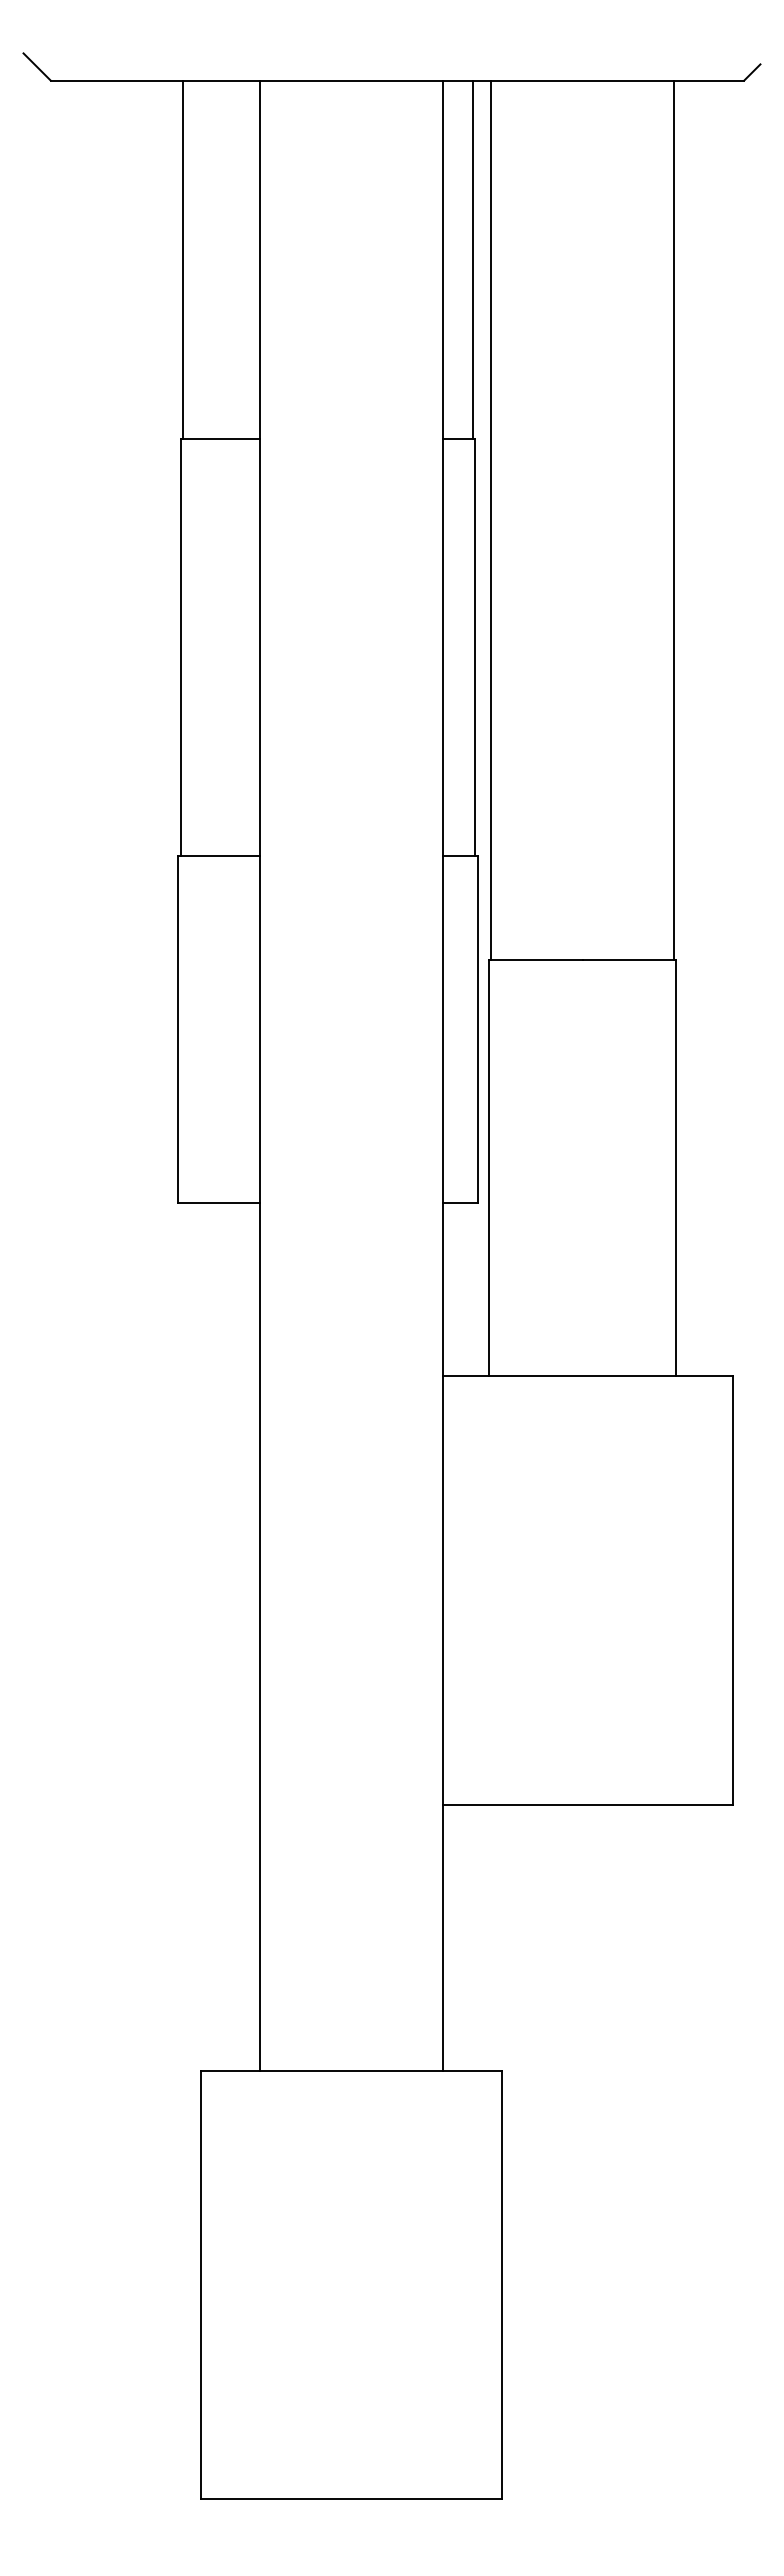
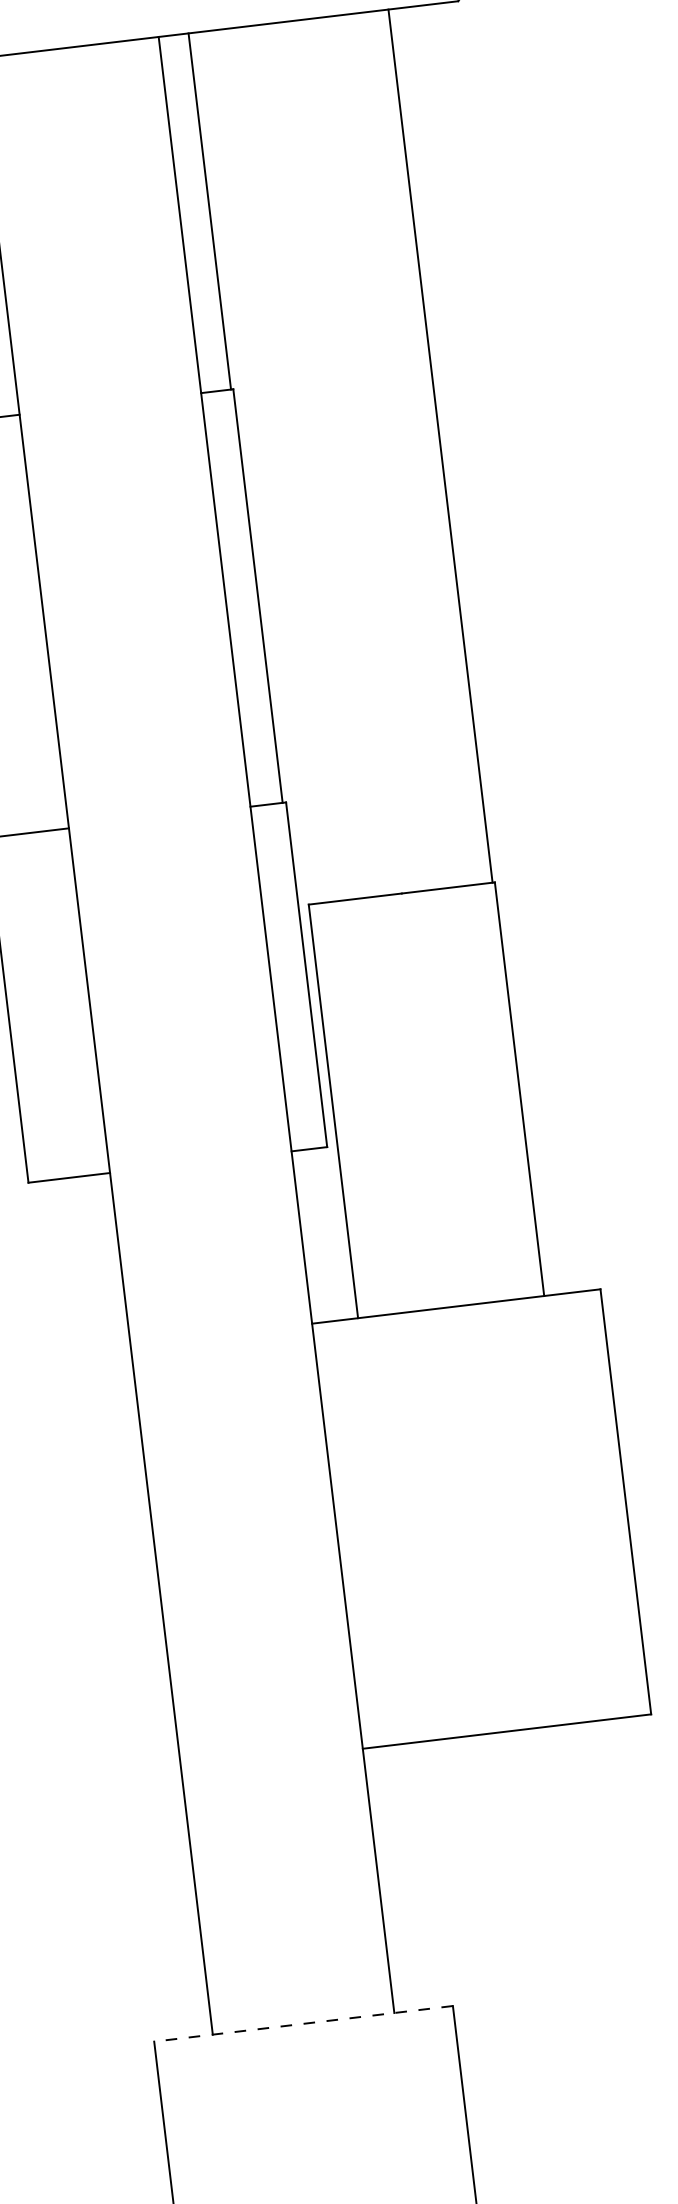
line: (491, 519) -> (259, 466), removed
line: (350, 2070) -> (302, 2023), solid -> dashed

